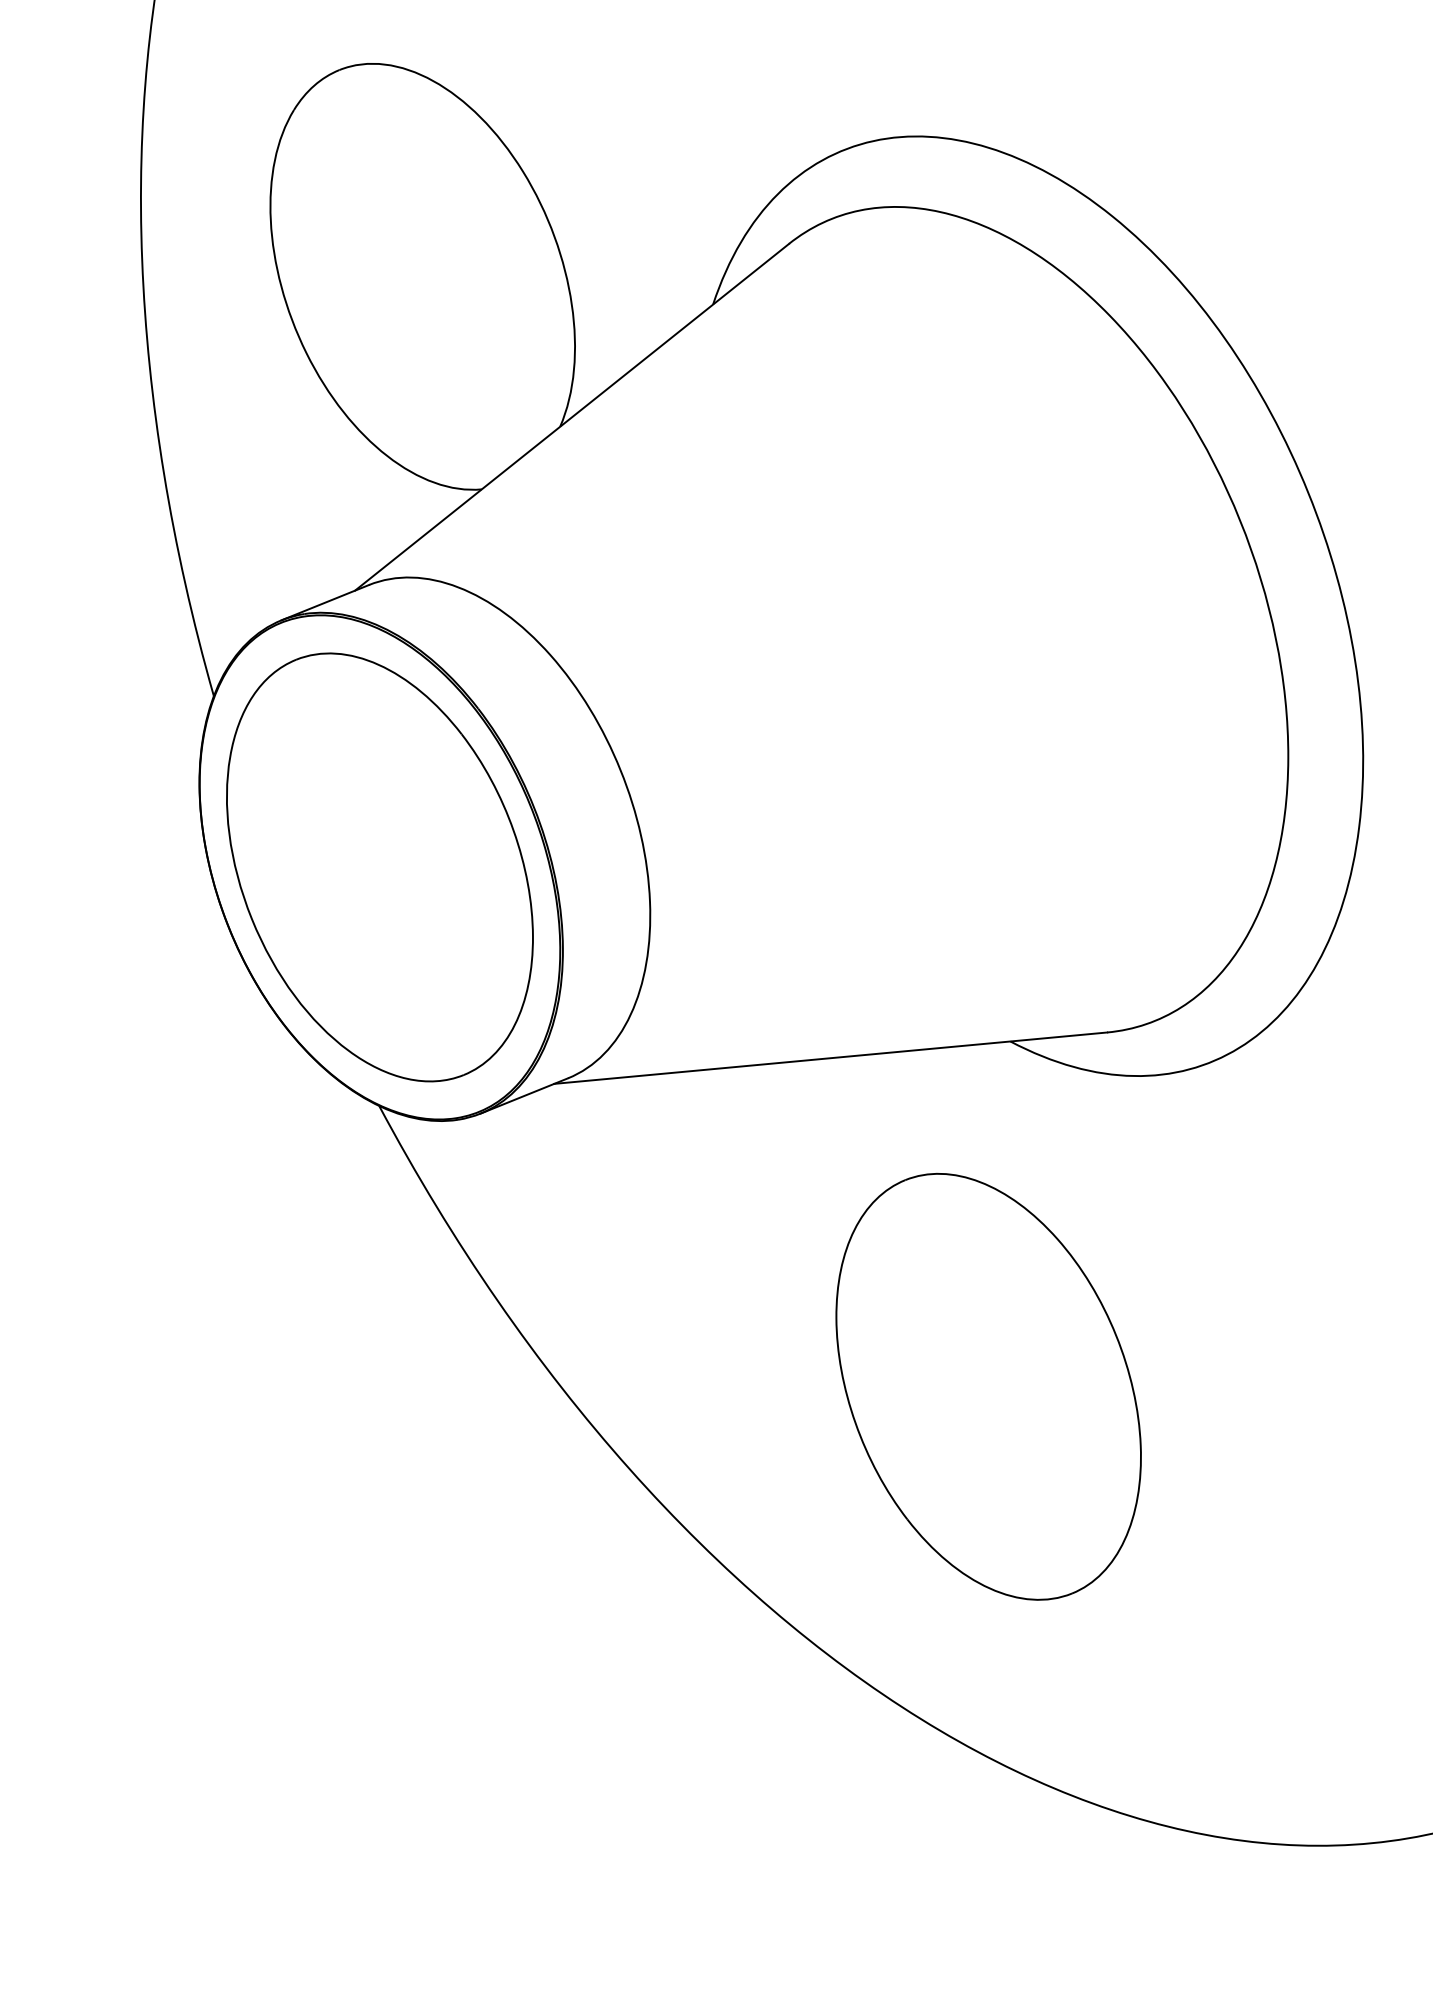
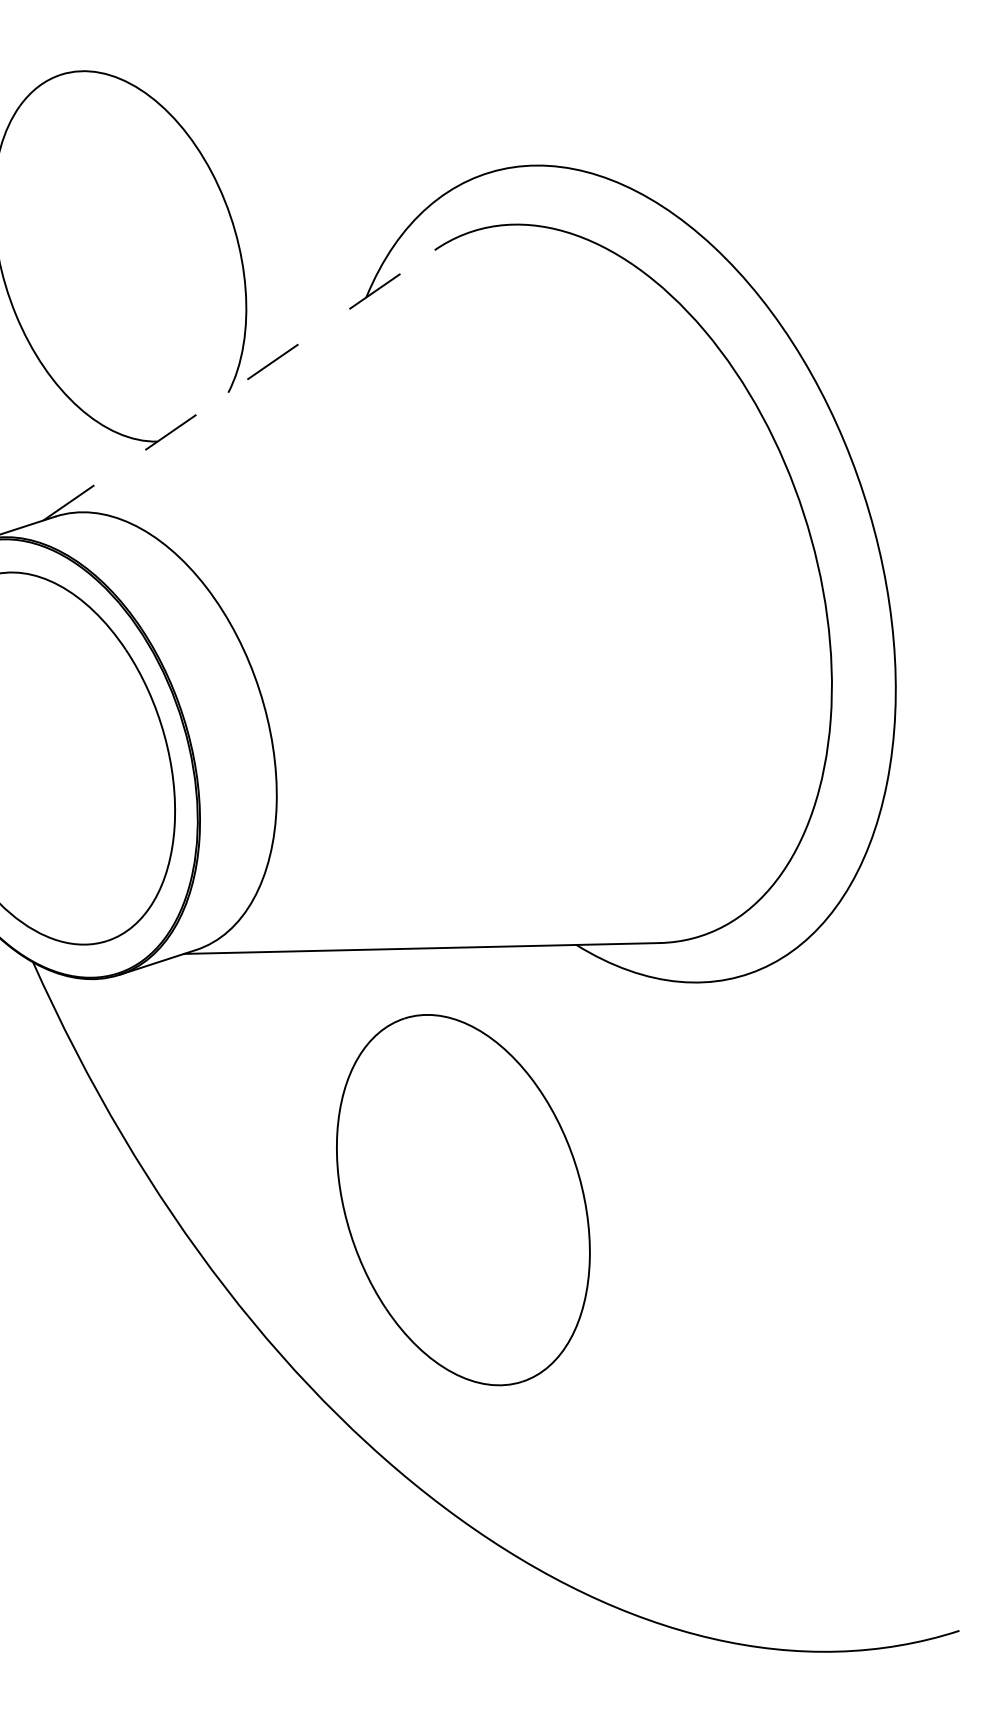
line: (572, 417) -> (239, 385), solid -> dashed
part: (988, 1386) -> (463, 1199), moved

